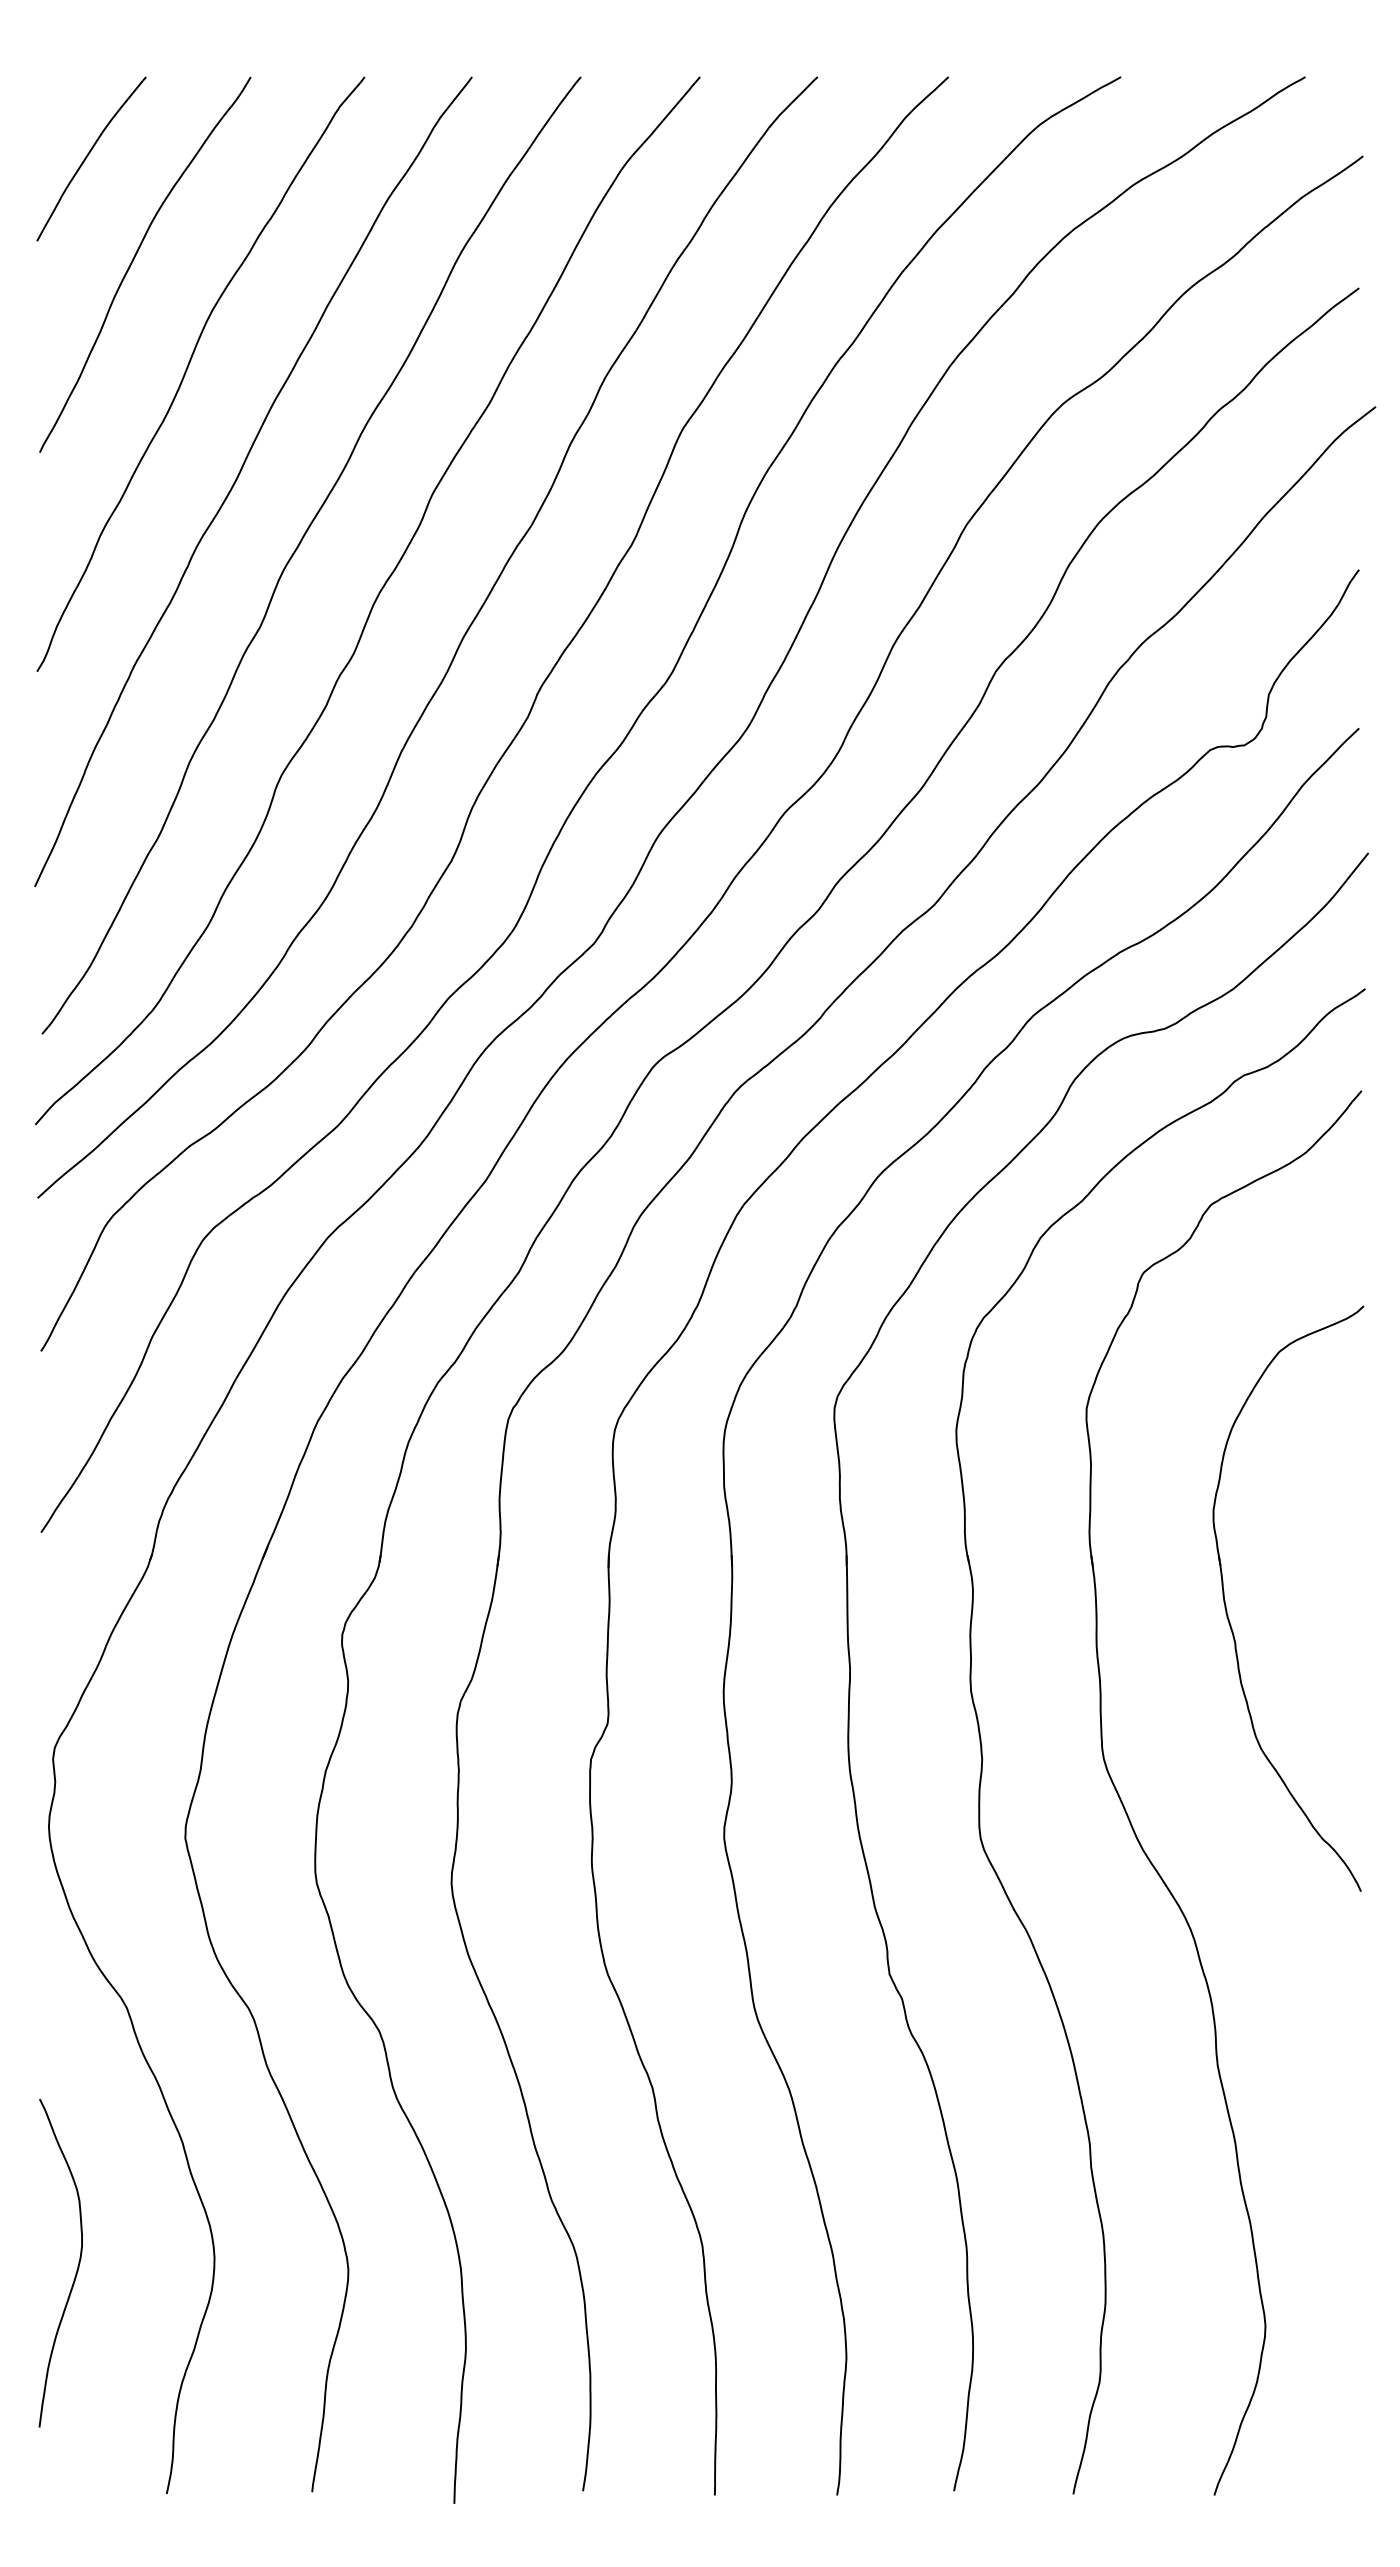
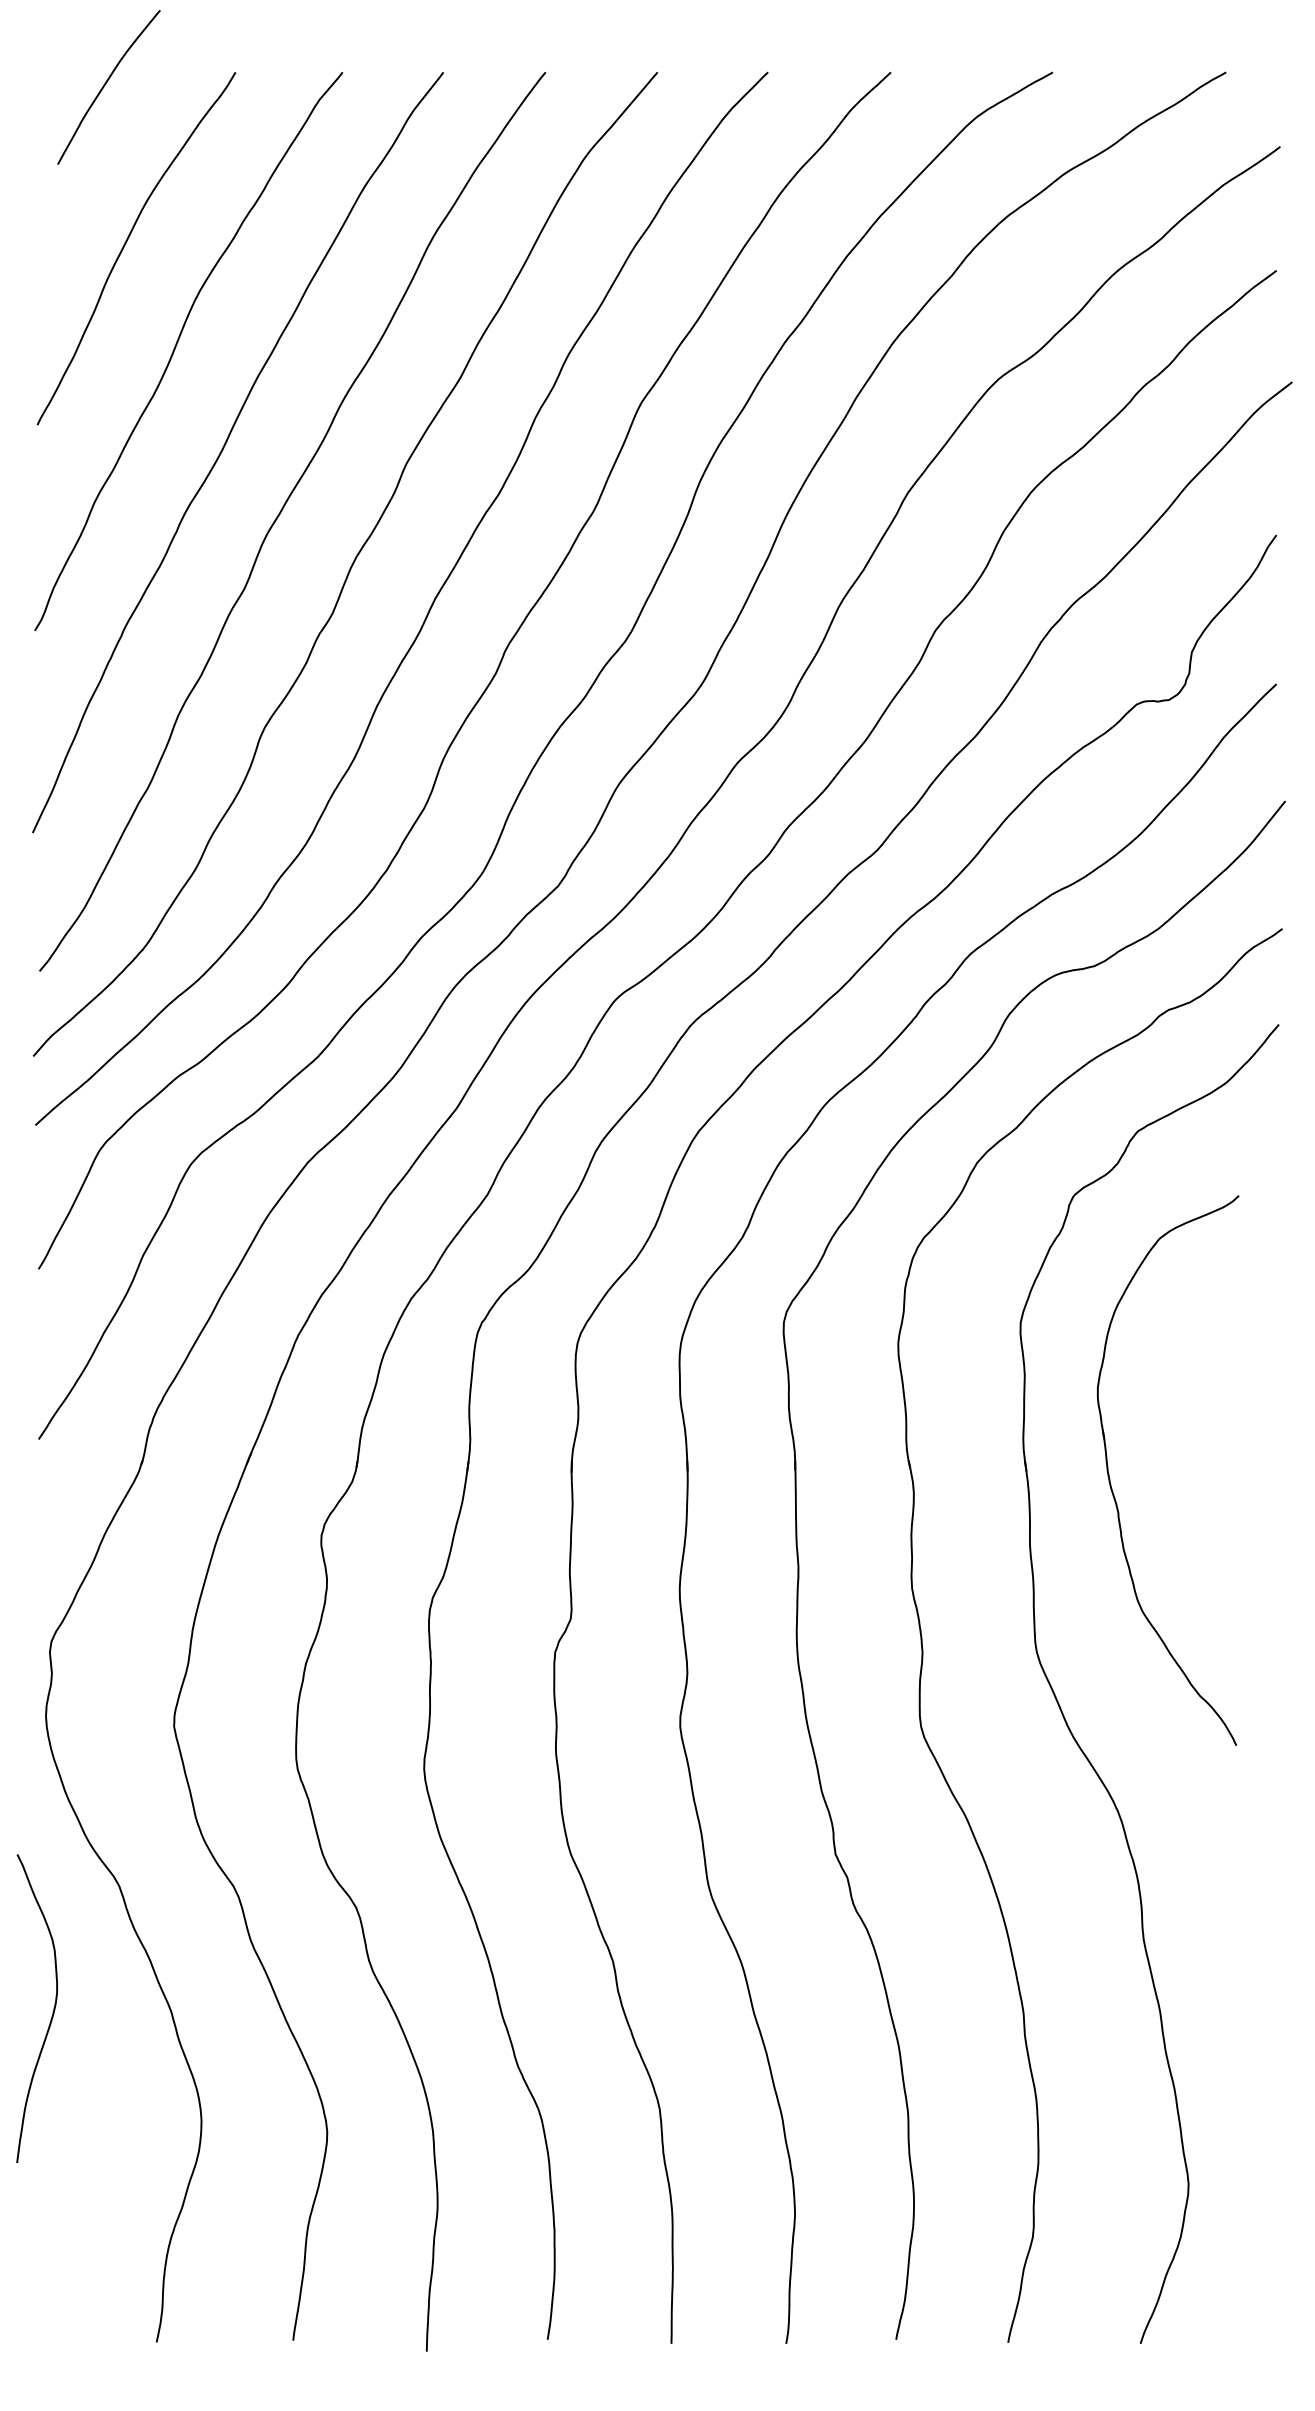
curve: (88, 155) -> (106, 84), moved
part: (1227, 1607) -> (1110, 1478), moved
curve: (77, 2267) -> (52, 2012), moved

